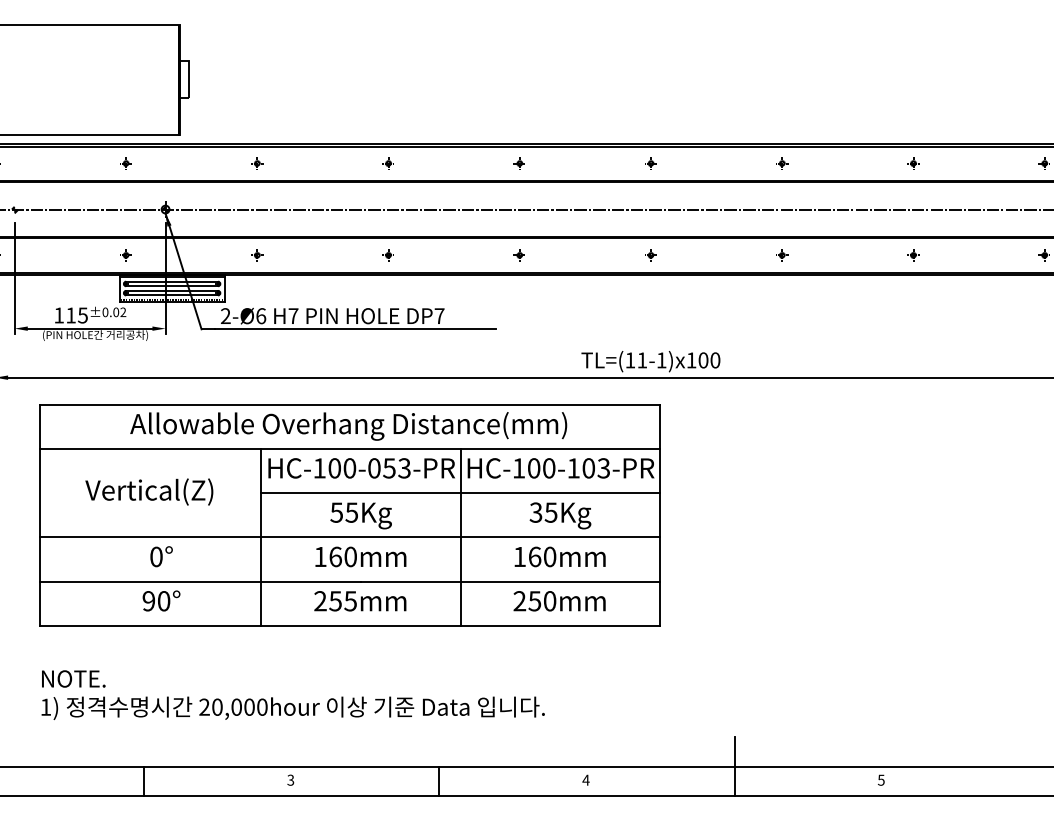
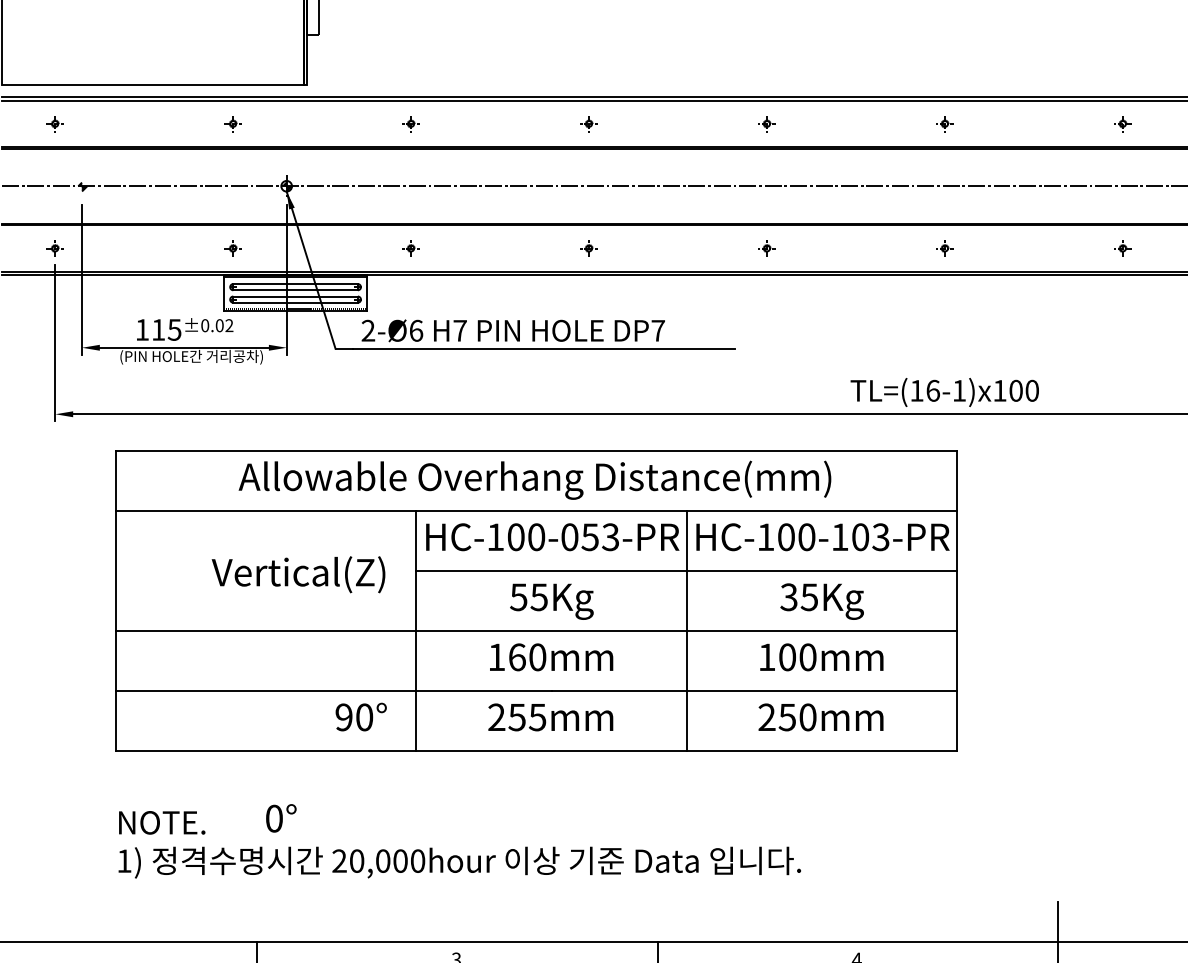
text: (642, 360) -> (933, 390), TL=(11-1)x100 -> TL=(16-1)x100
text: (149, 491) -> (298, 574), moved
text: (161, 556) -> (281, 818), moved
text: (534, 556) -> (786, 656), 160mm -> 100mm
text: (161, 600) -> (361, 716), moved

